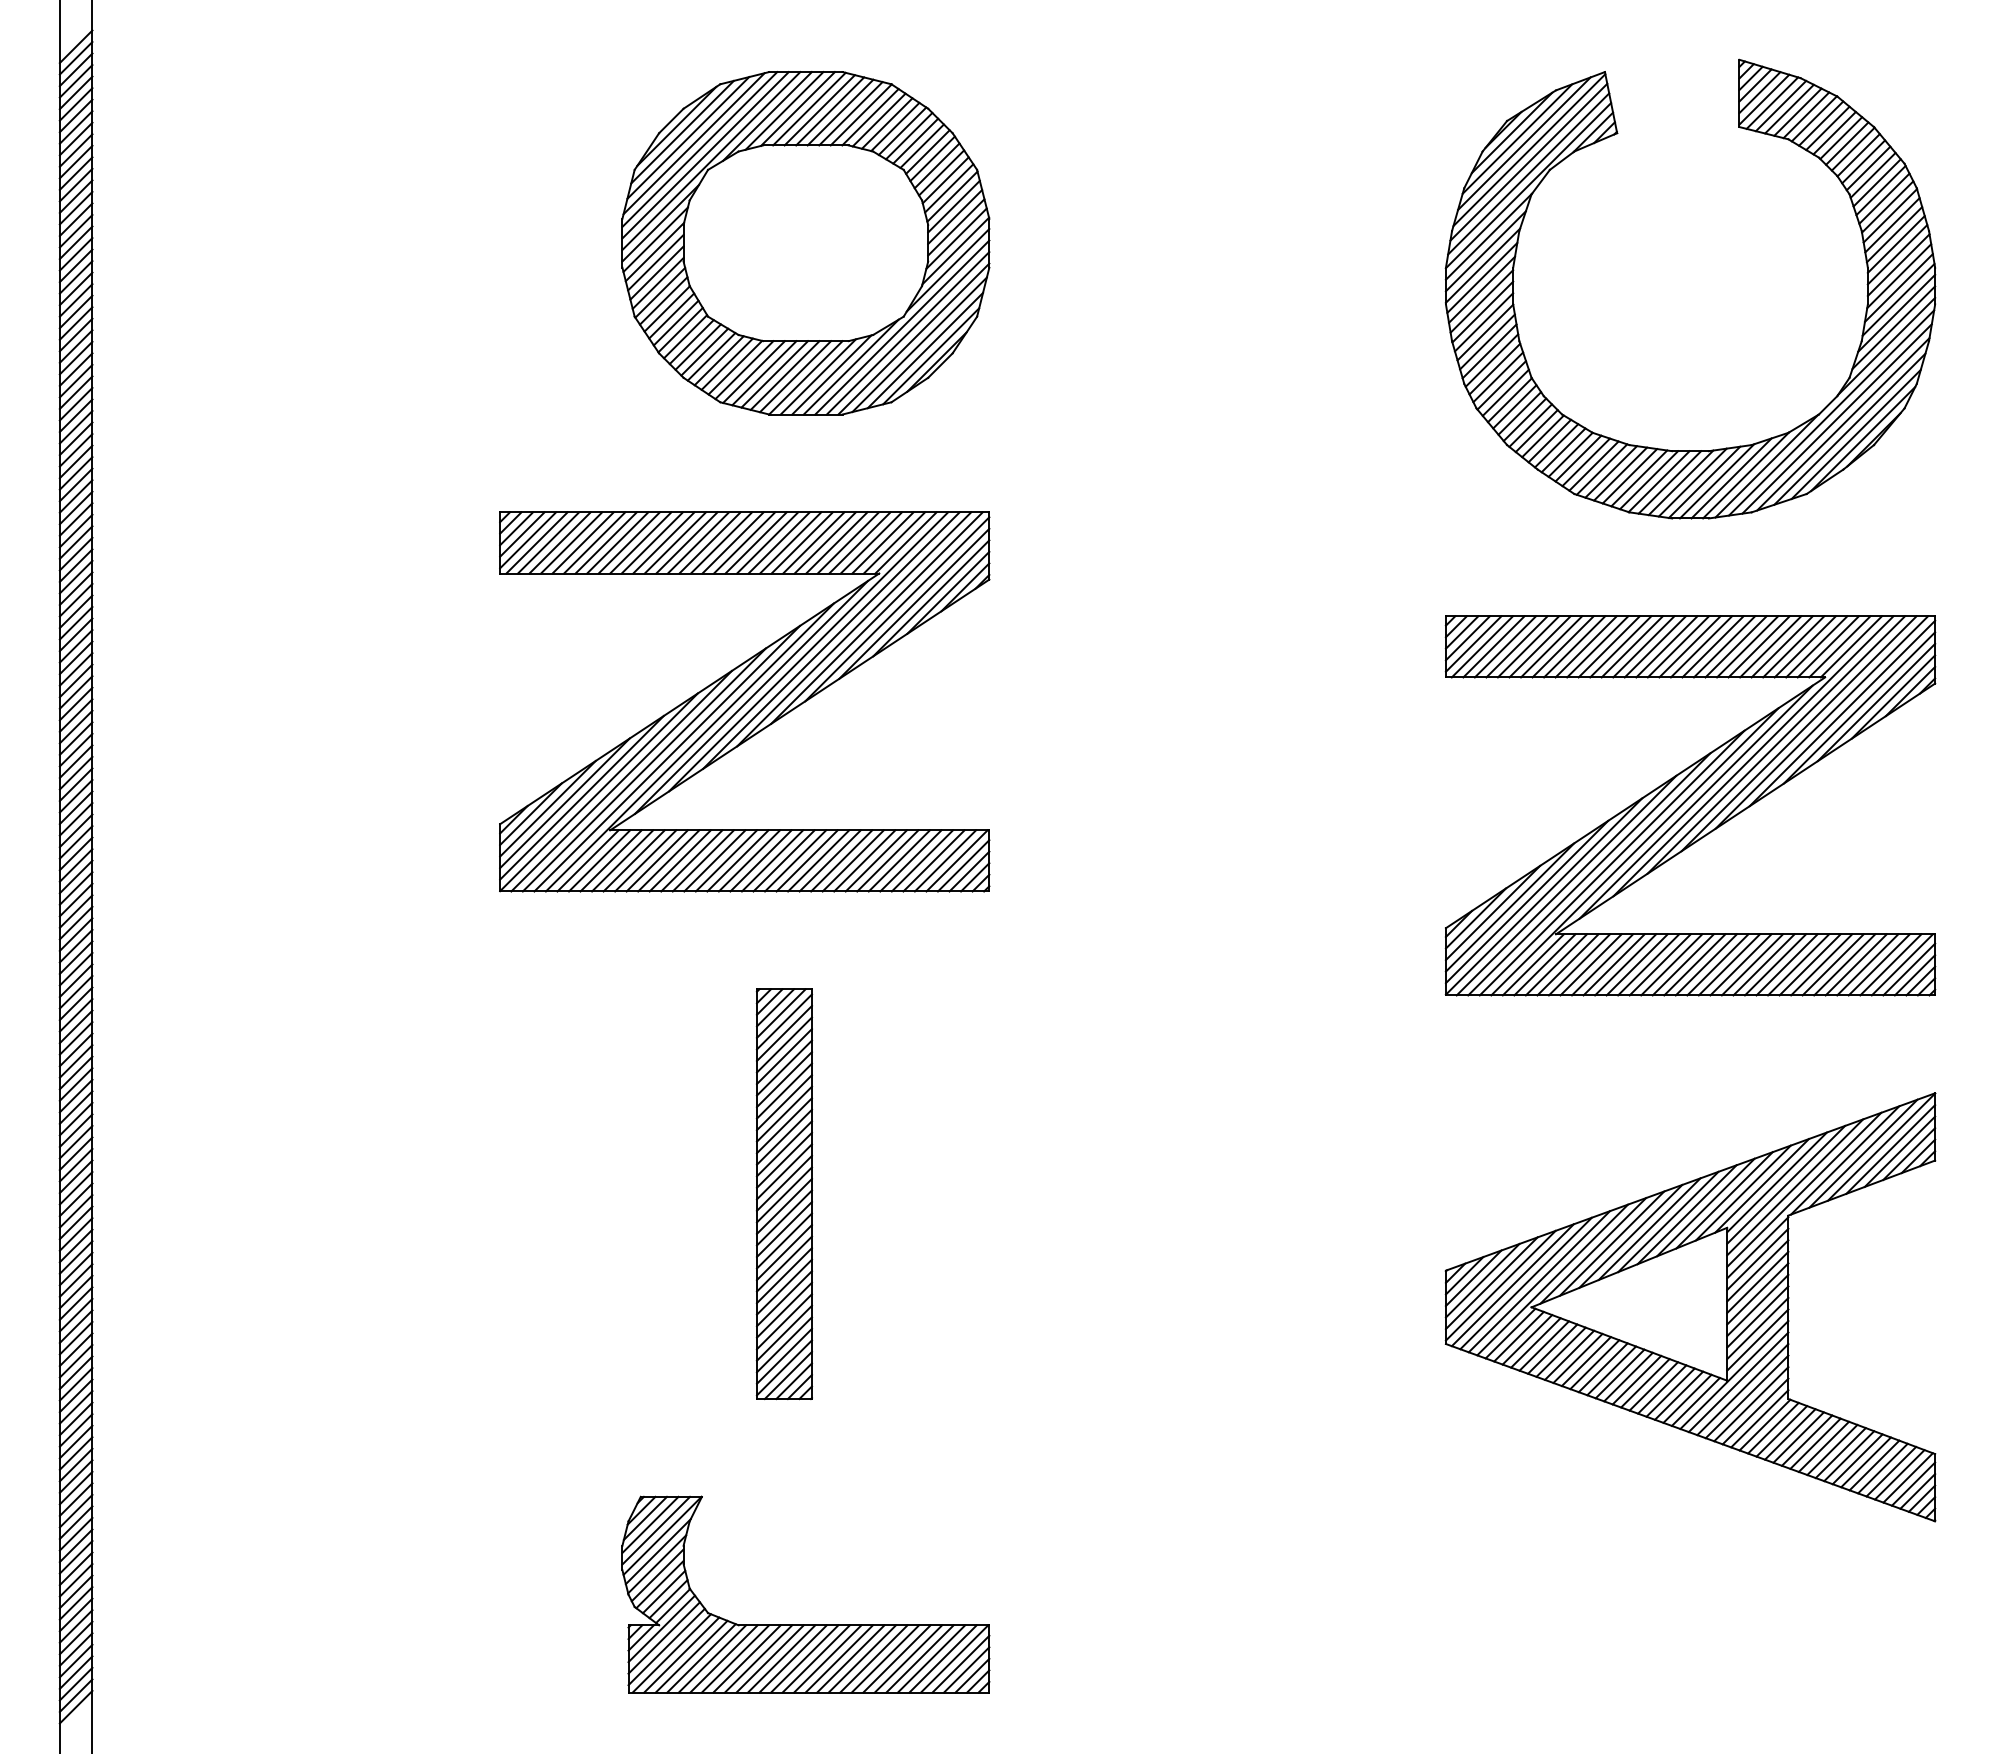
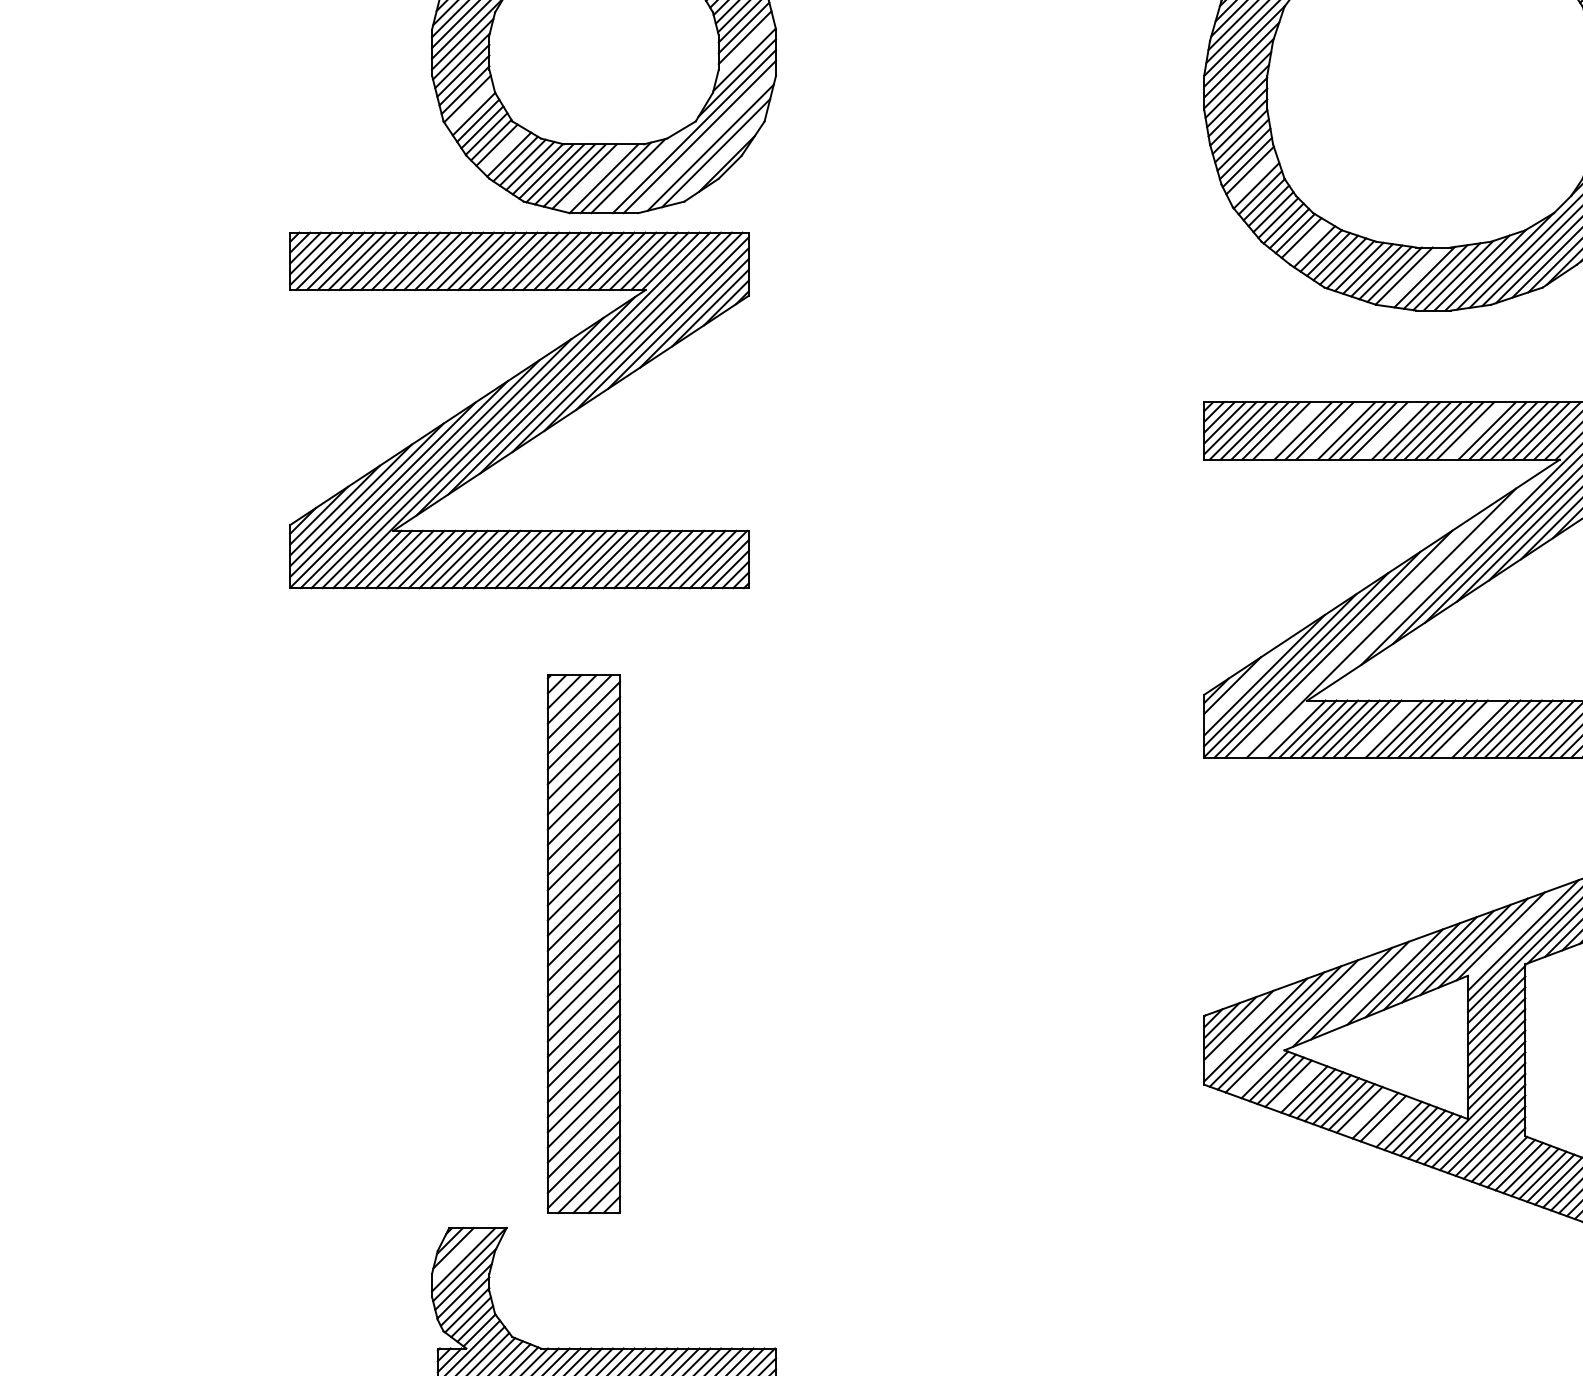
line: (956, 238) -> (745, 48), removed
line: (663, 300) -> (470, 106), removed
line: (913, 338) -> (704, 141), removed
line: (697, 346) -> (502, 149), removed
line: (931, 356) -> (721, 158), removed
line: (850, 366) -> (645, 168), removed
line: (795, 376) -> (594, 177), removed
line: (1498, 377) -> (1253, 178), removed
line: (1556, 445) -> (1307, 242), removed
line: (1669, 482) -> (1413, 276), removed
line: (1539, 646) -> (1291, 430), removed
line: (1585, 646) -> (1335, 430), removed
line: (1643, 646) -> (1389, 430), removed
line: (1735, 646) -> (1475, 430), removed
part: (744, 701) -> (519, 410), moved
line: (1695, 801) -> (1438, 576), removed
line: (1611, 862) -> (1359, 633), removed
line: (1492, 912) -> (1247, 680), removed
line: (1532, 964) -> (1285, 728), removed
line: (1636, 964) -> (1382, 728), removed
line: (1728, 964) -> (1469, 728), removed
line: (1777, 1182) -> (1515, 933), removed
part: (784, 1194) -> (584, 944), size x1.4
line: (1630, 1235) -> (1377, 982), removed
line: (1552, 1279) -> (1304, 1024), removed
line: (1491, 1283) -> (1246, 1027), removed
line: (1543, 1345) -> (1295, 1086), removed
line: (1619, 1373) -> (1366, 1112), removed
line: (1645, 1383) -> (1391, 1121), removed
line: (650, 1524) -> (458, 1253), removed

